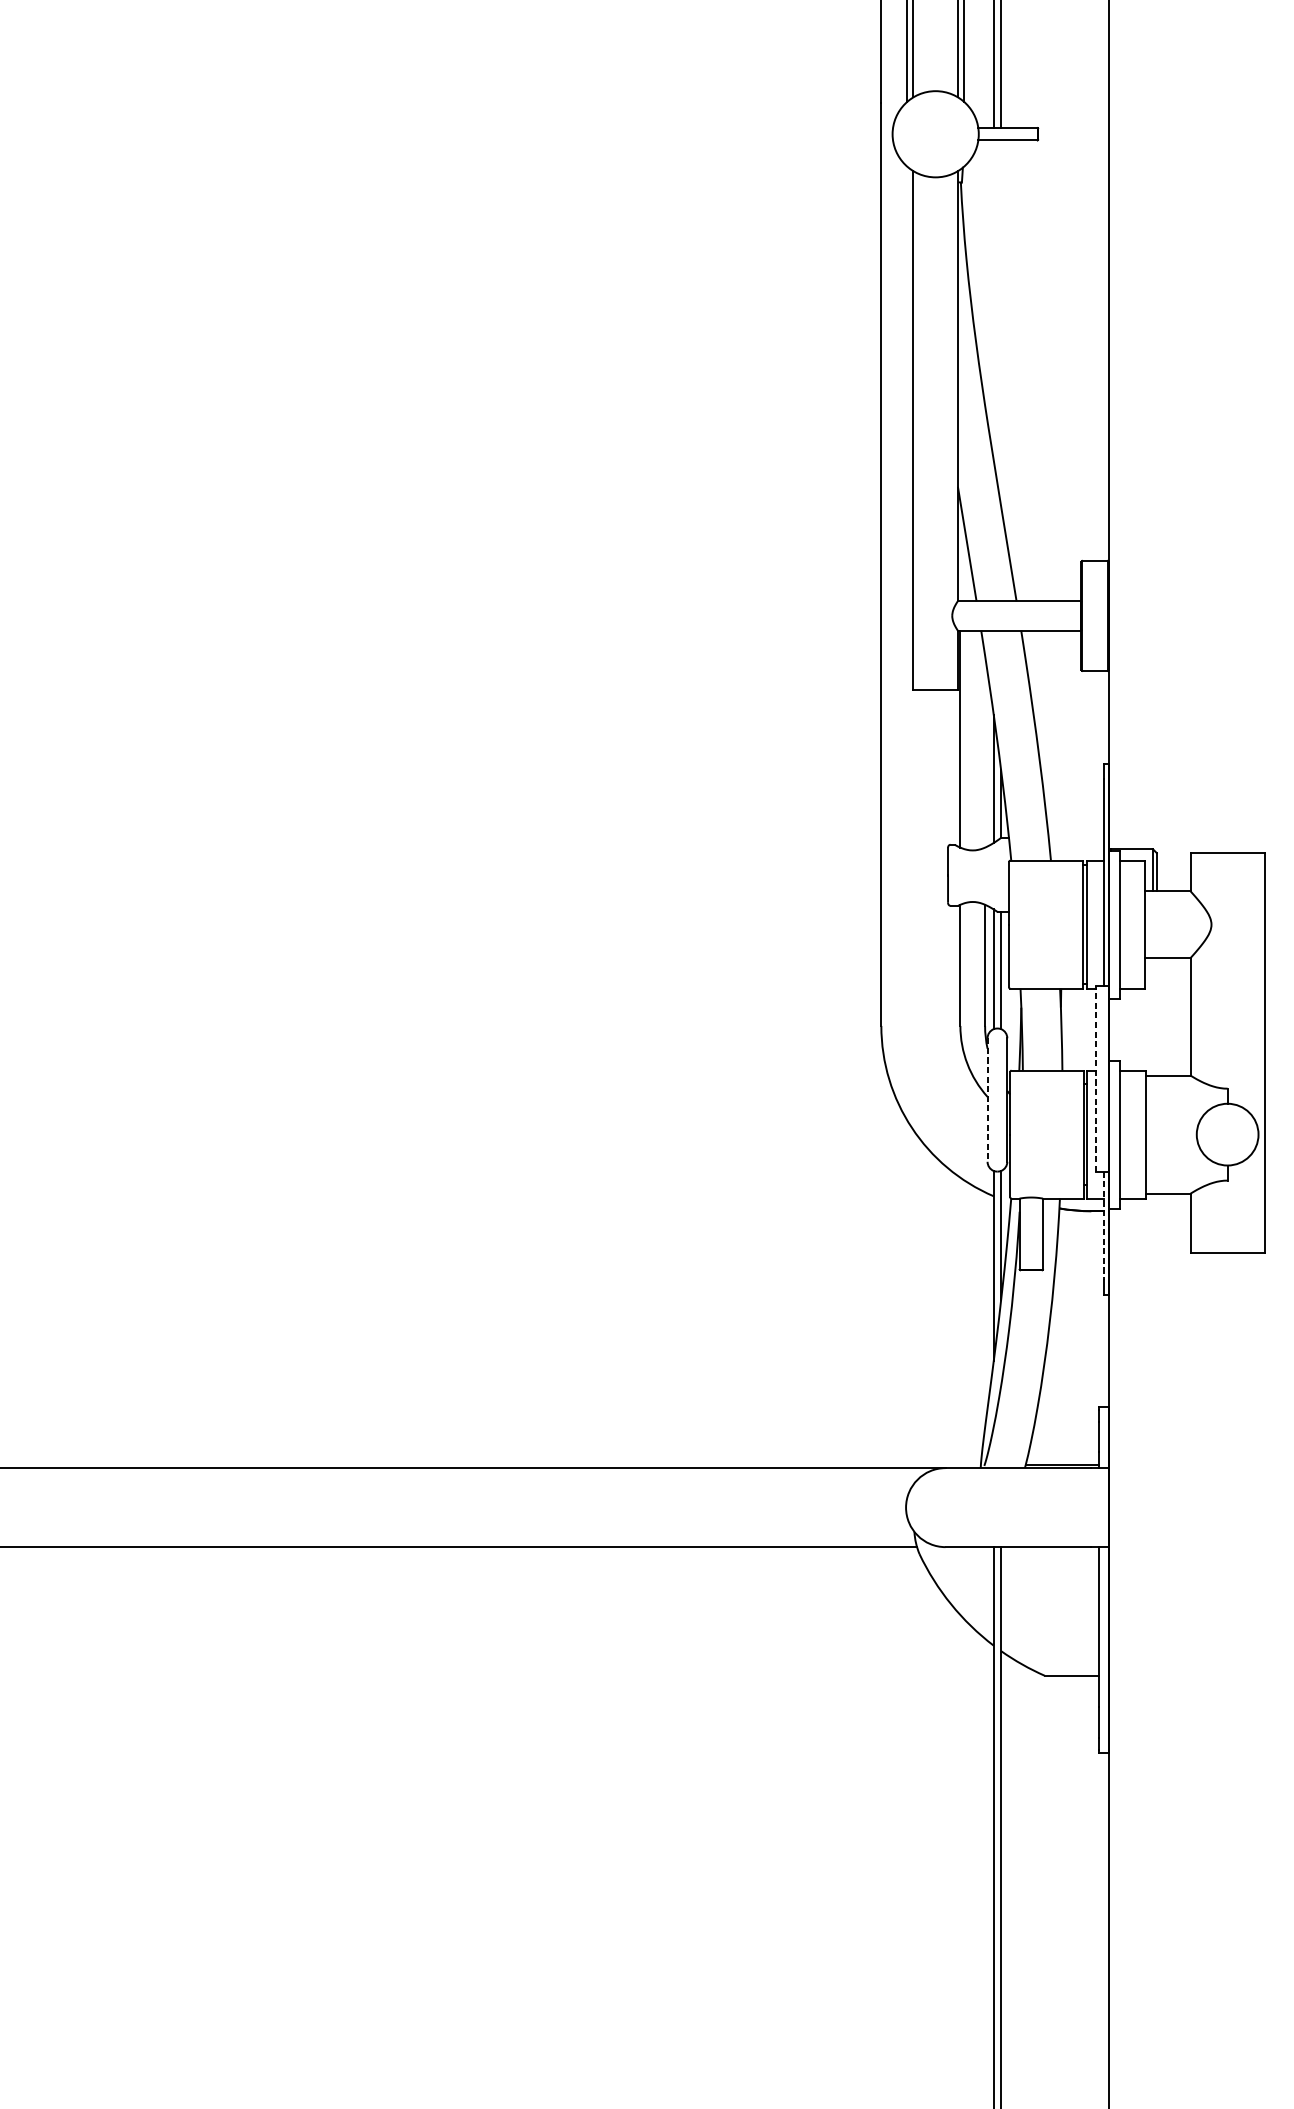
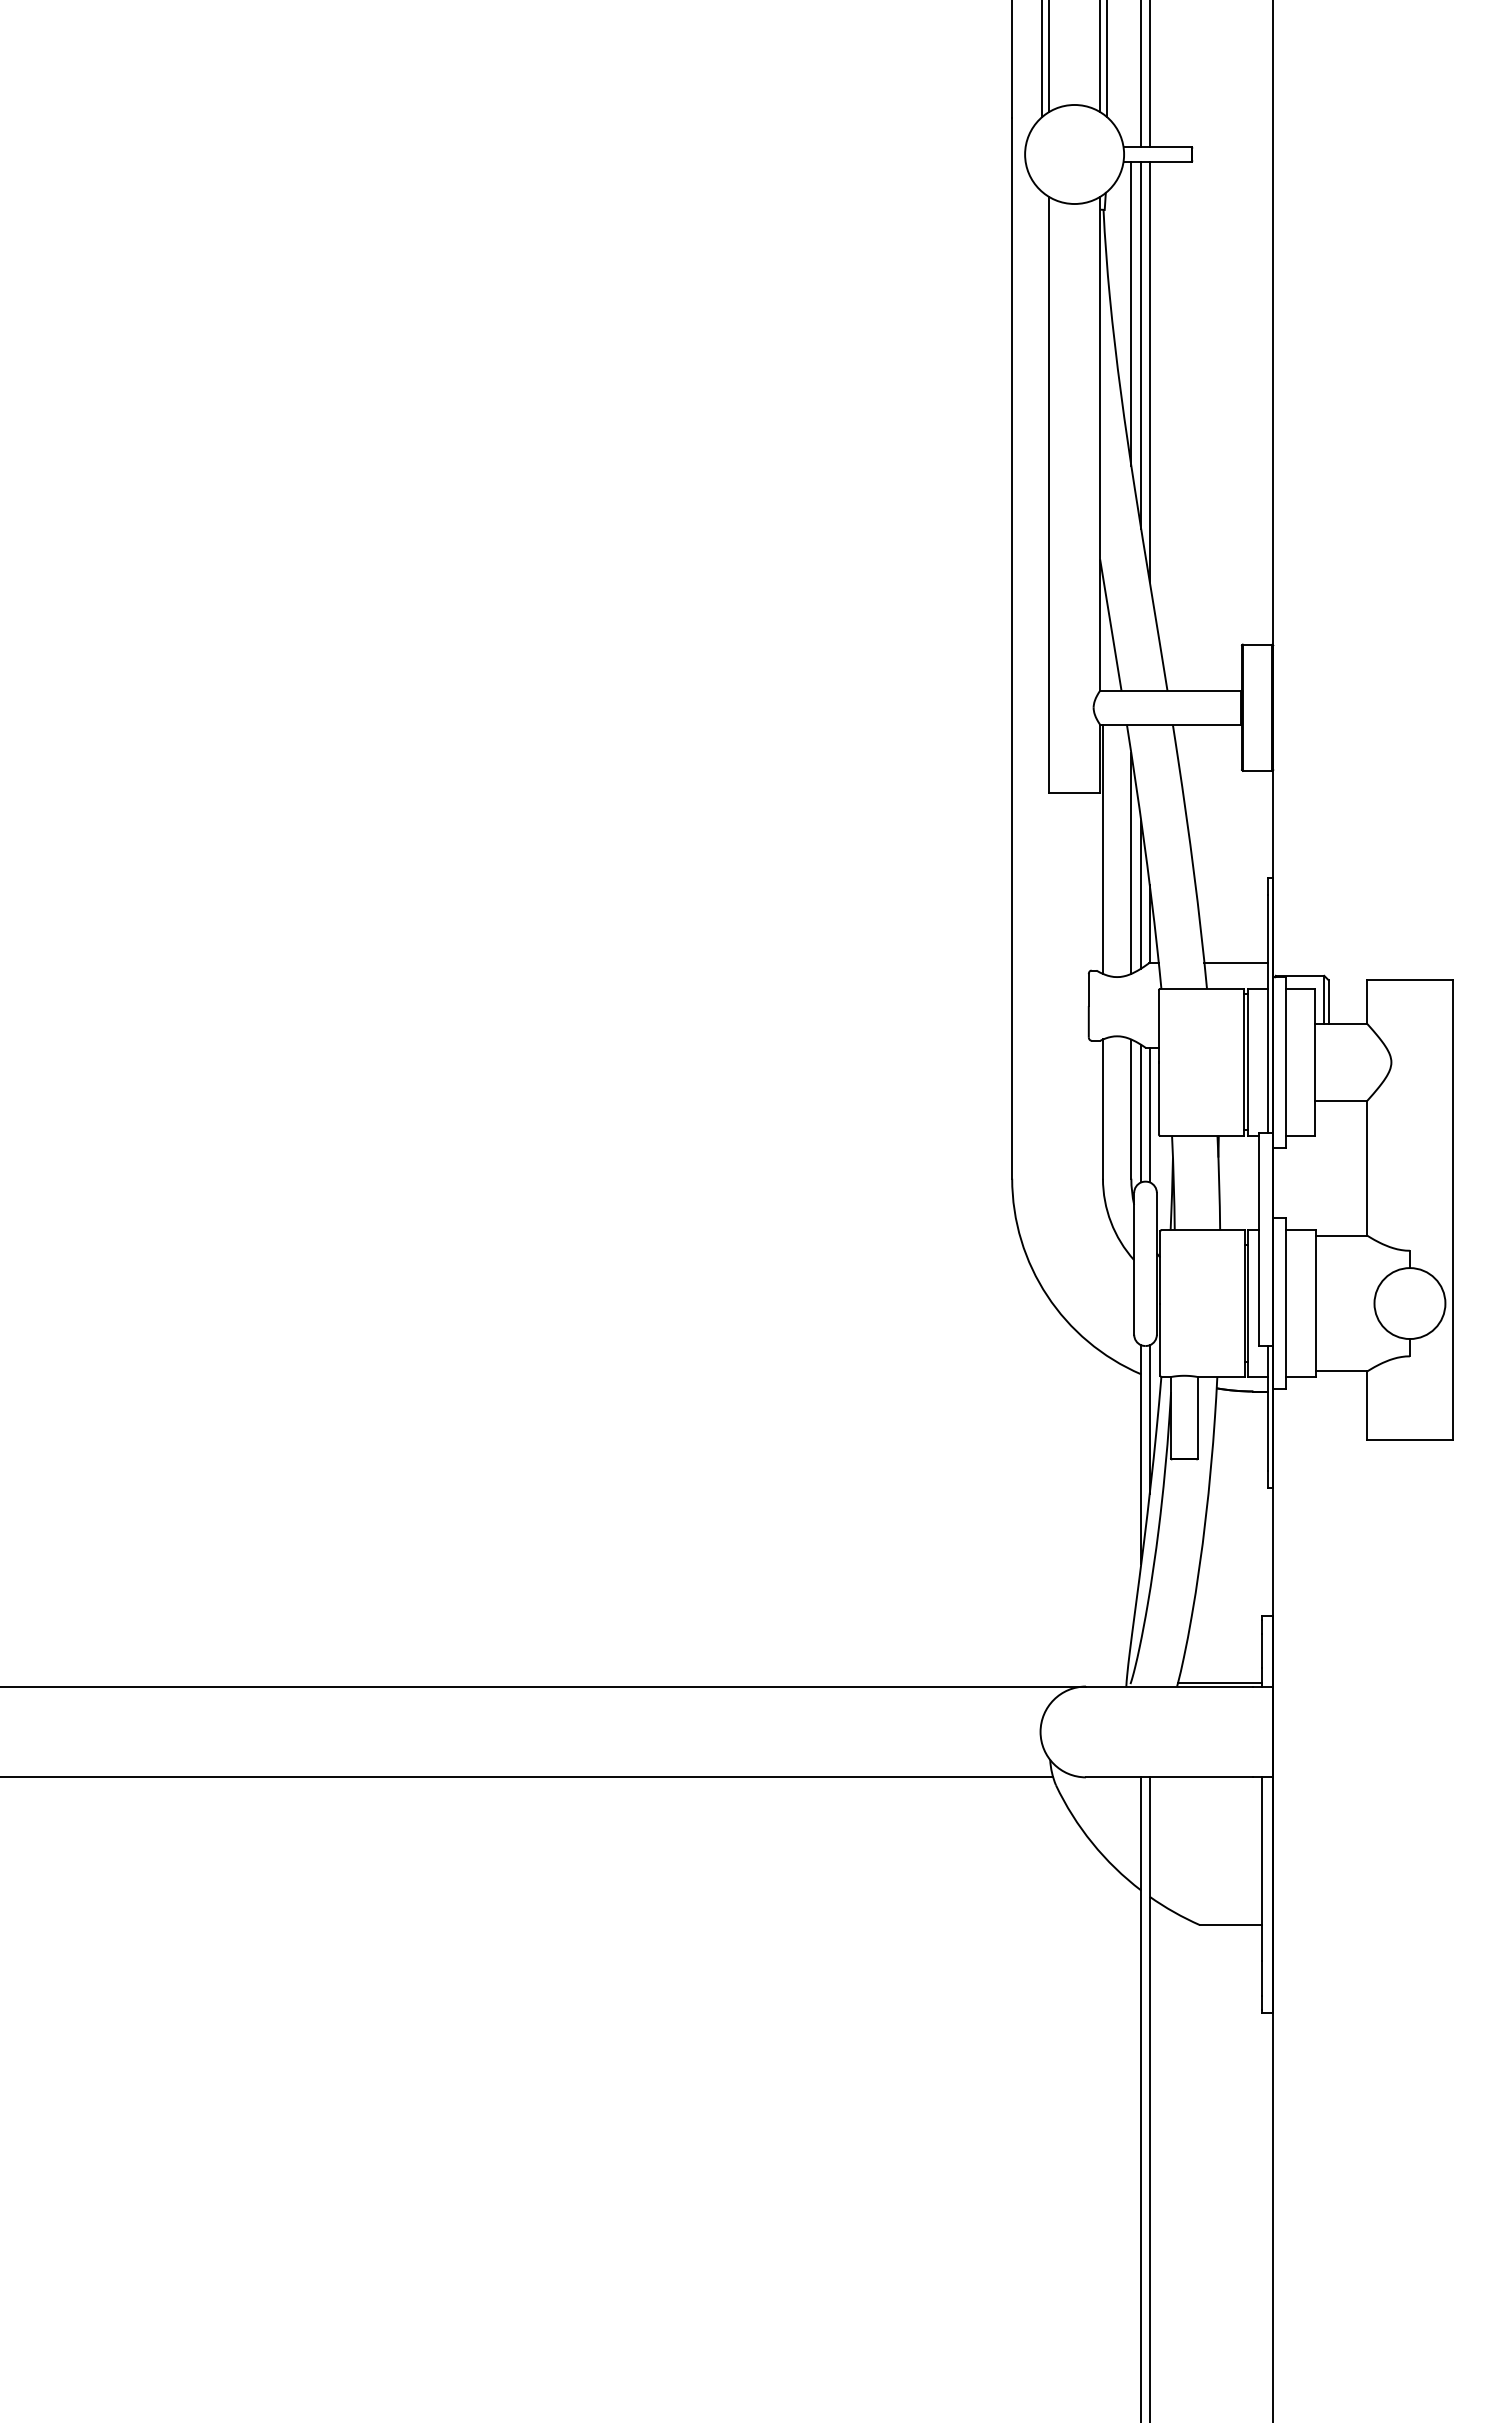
line: (985, 272) -> (1131, 313), added
line: (993, 300) -> (1141, 345), added
line: (1000, 323) -> (1149, 371), added
line: (985, 751) -> (1131, 863), added
line: (1075, 838) -> (1235, 963), added
line: (1096, 1078) -> (1259, 1239), dashed -> solid
line: (987, 1099) -> (1134, 1263), dashed -> solid
line: (1103, 1226) -> (1267, 1409), dashed -> solid

